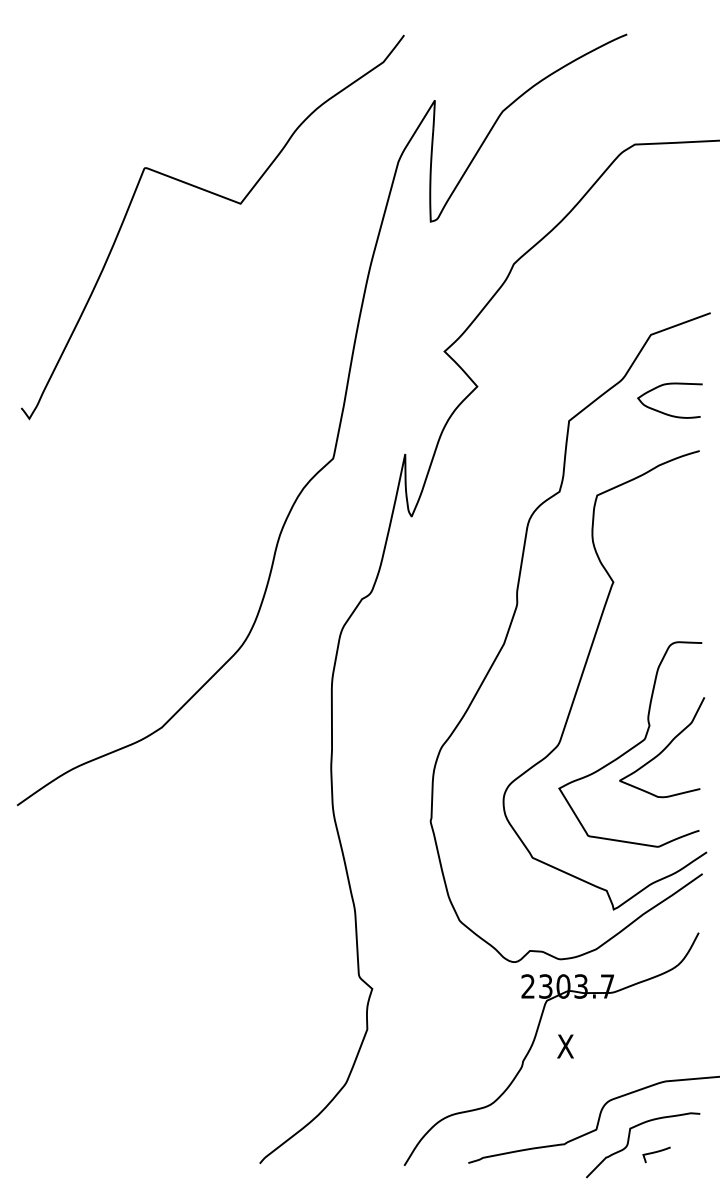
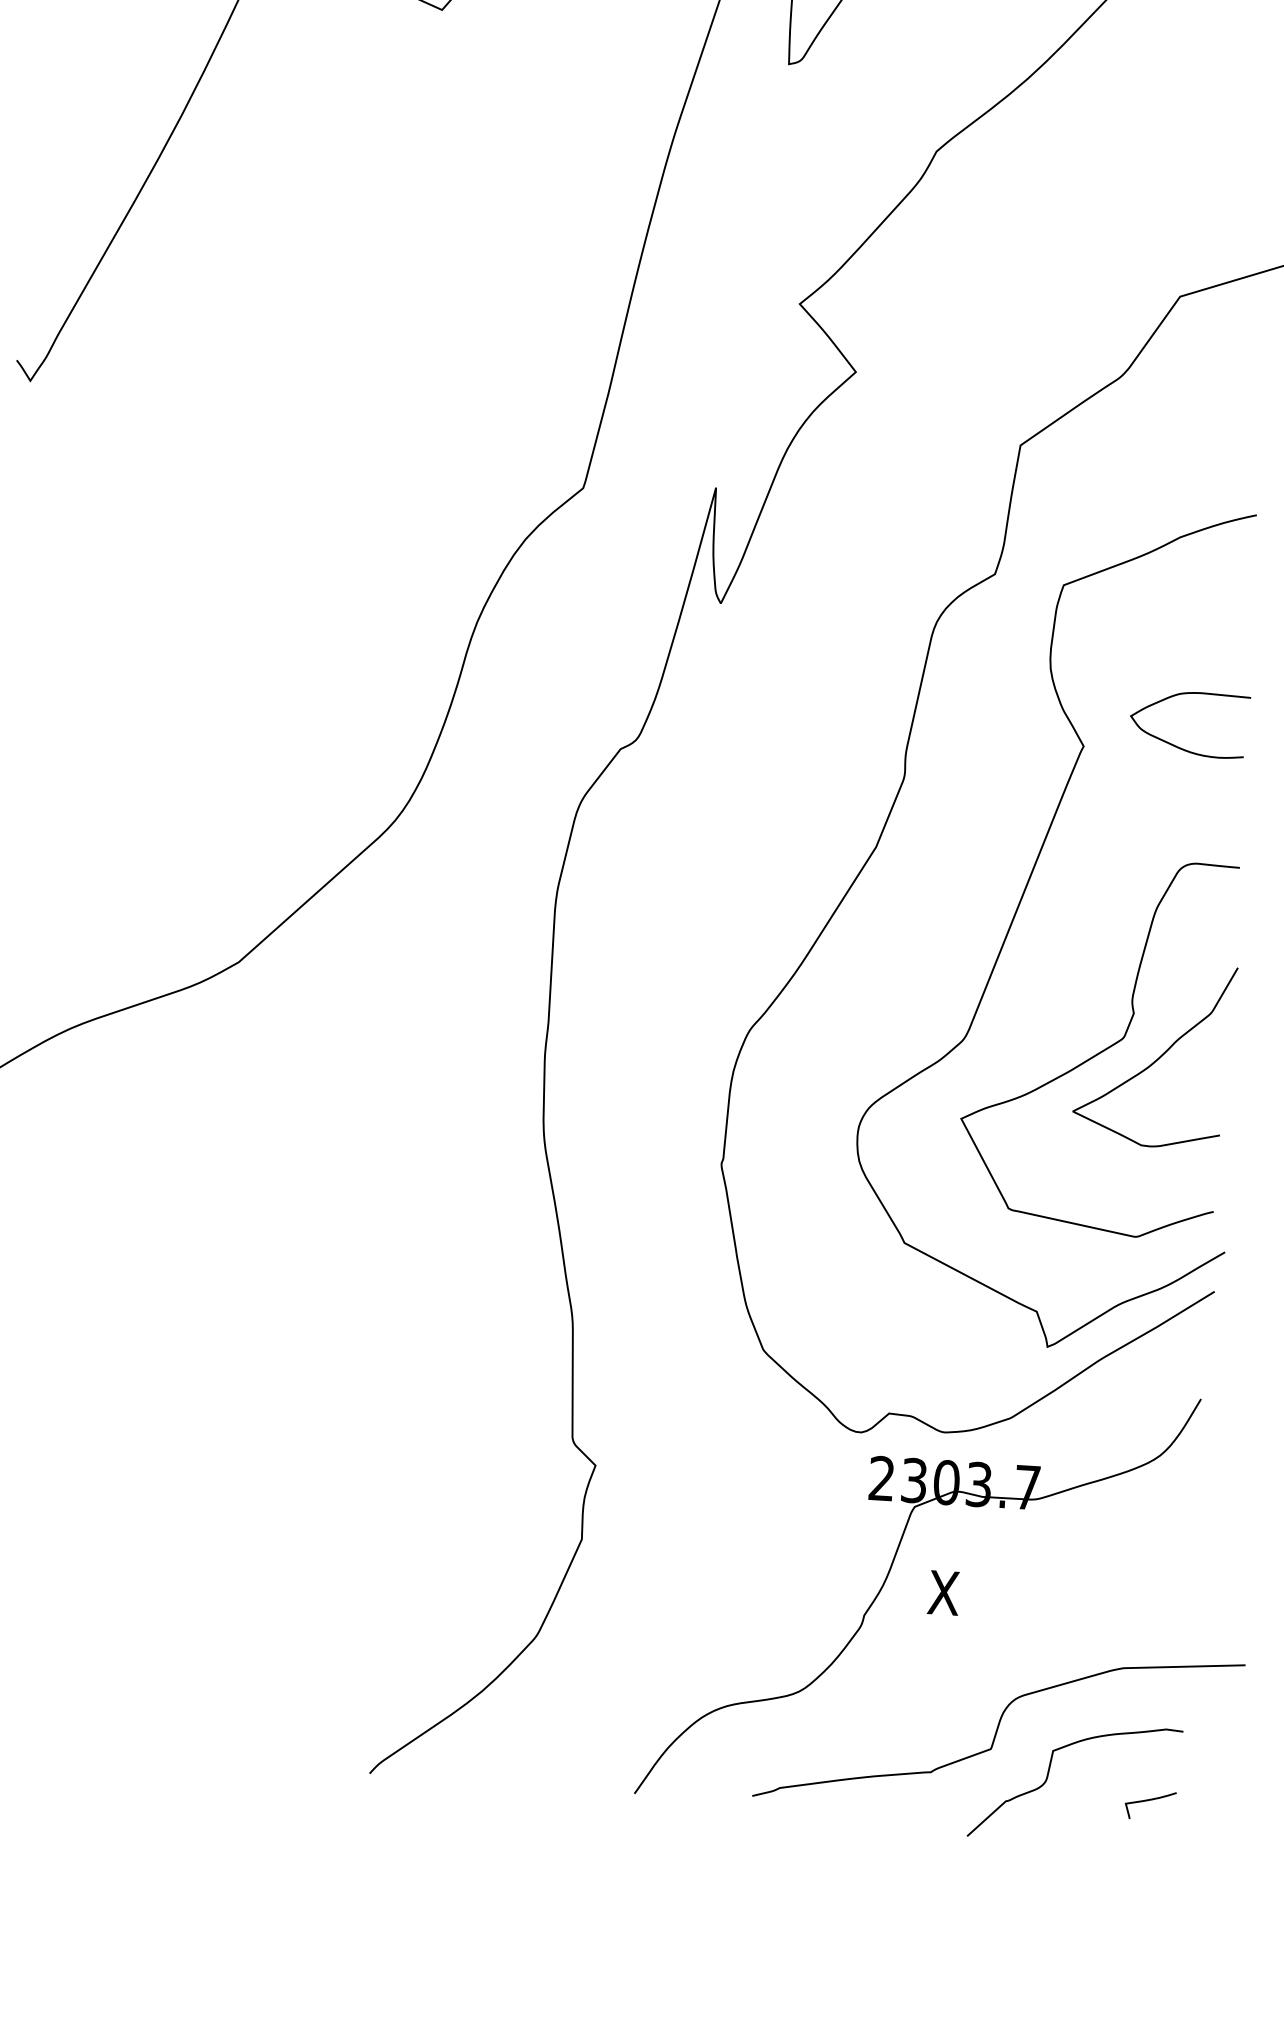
curve: (664, 412) -> (1177, 745), moved
curve: (655, 1153) -> (1148, 1802), moved

